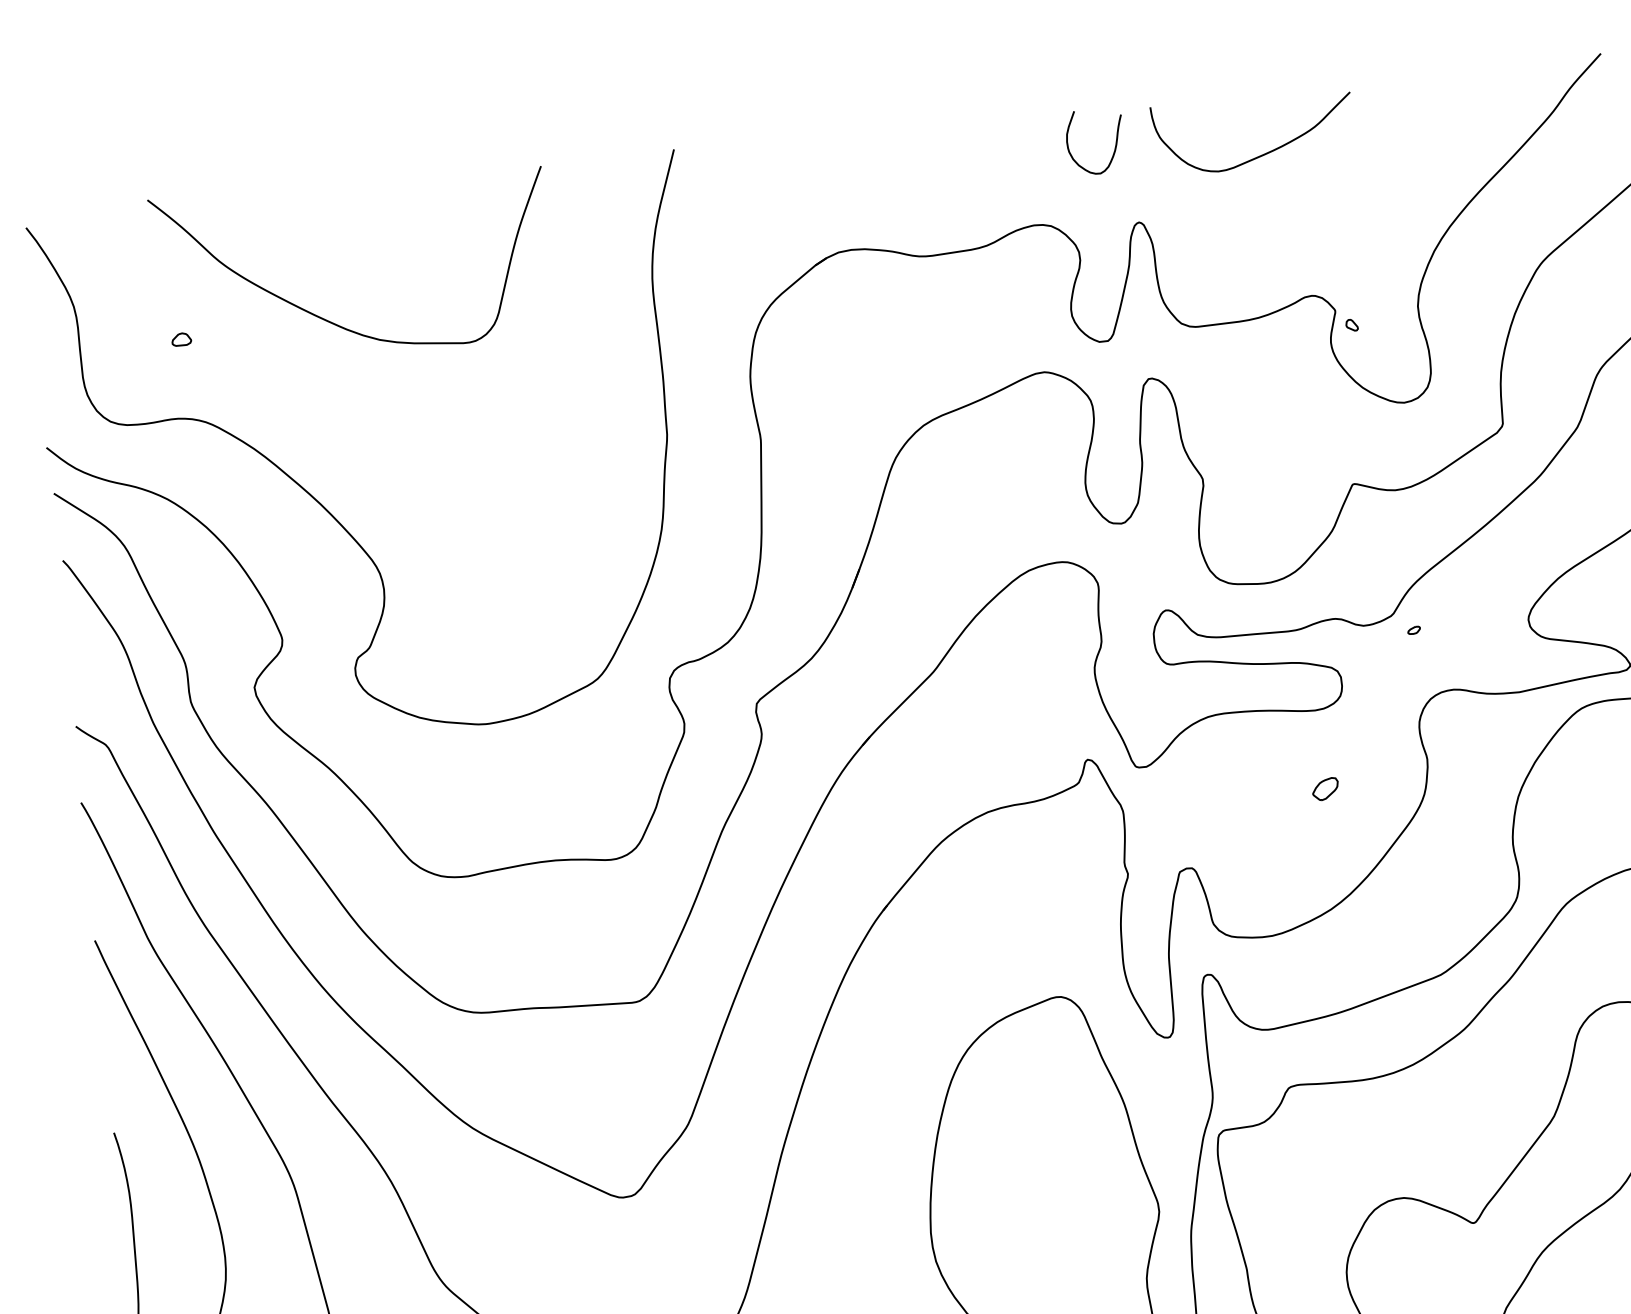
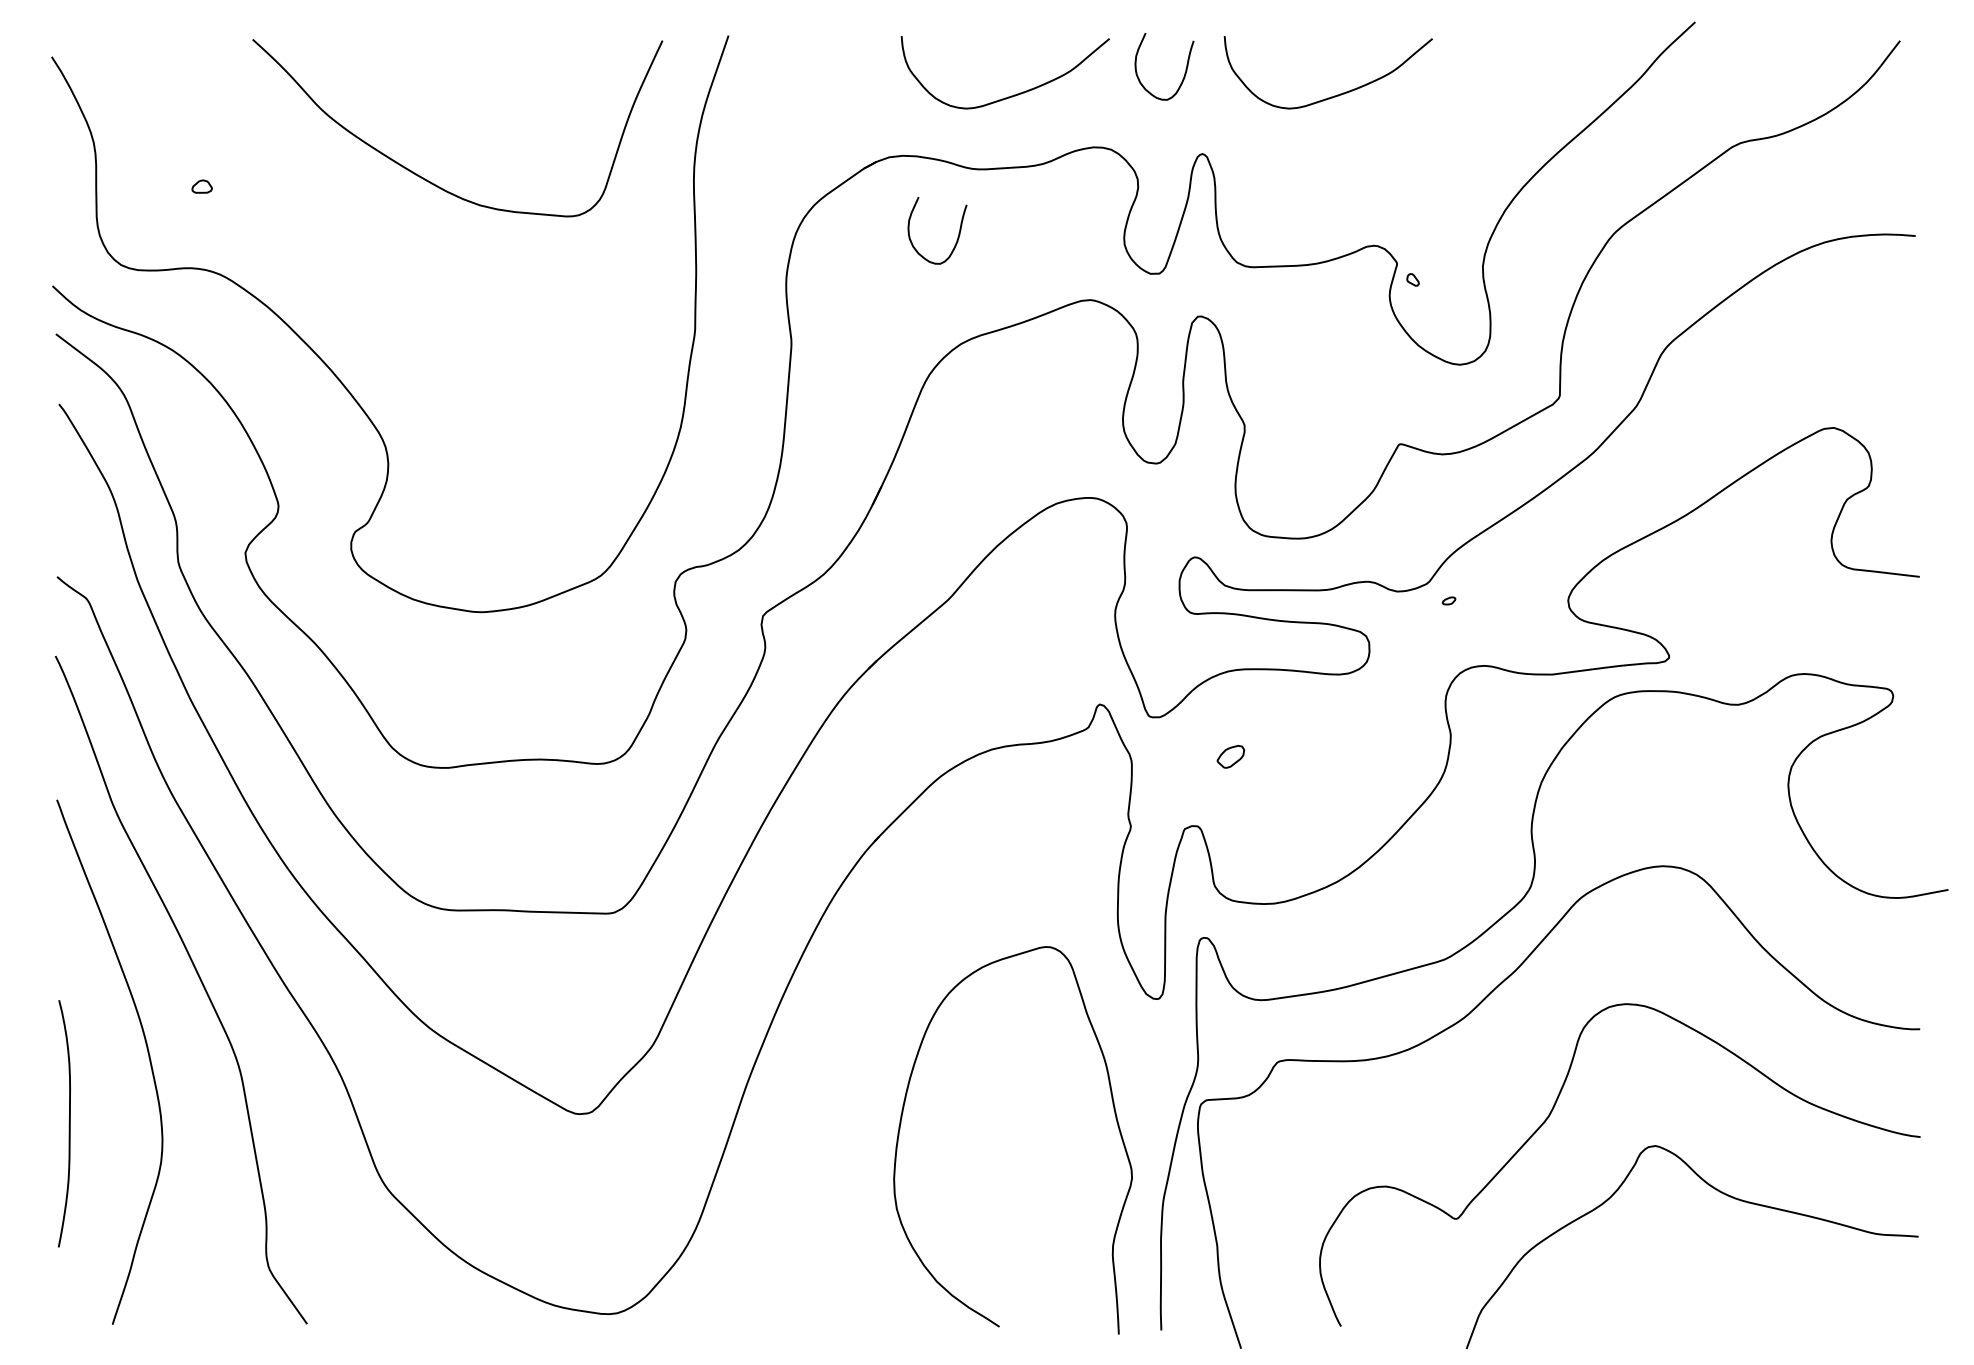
curve: (950, 182) -> (1011, 95), added
curve: (911, 318) -> (958, 232), added
curve: (327, 319) -> (427, 179), moved
part: (1325, 788) -> (1230, 756), moved

